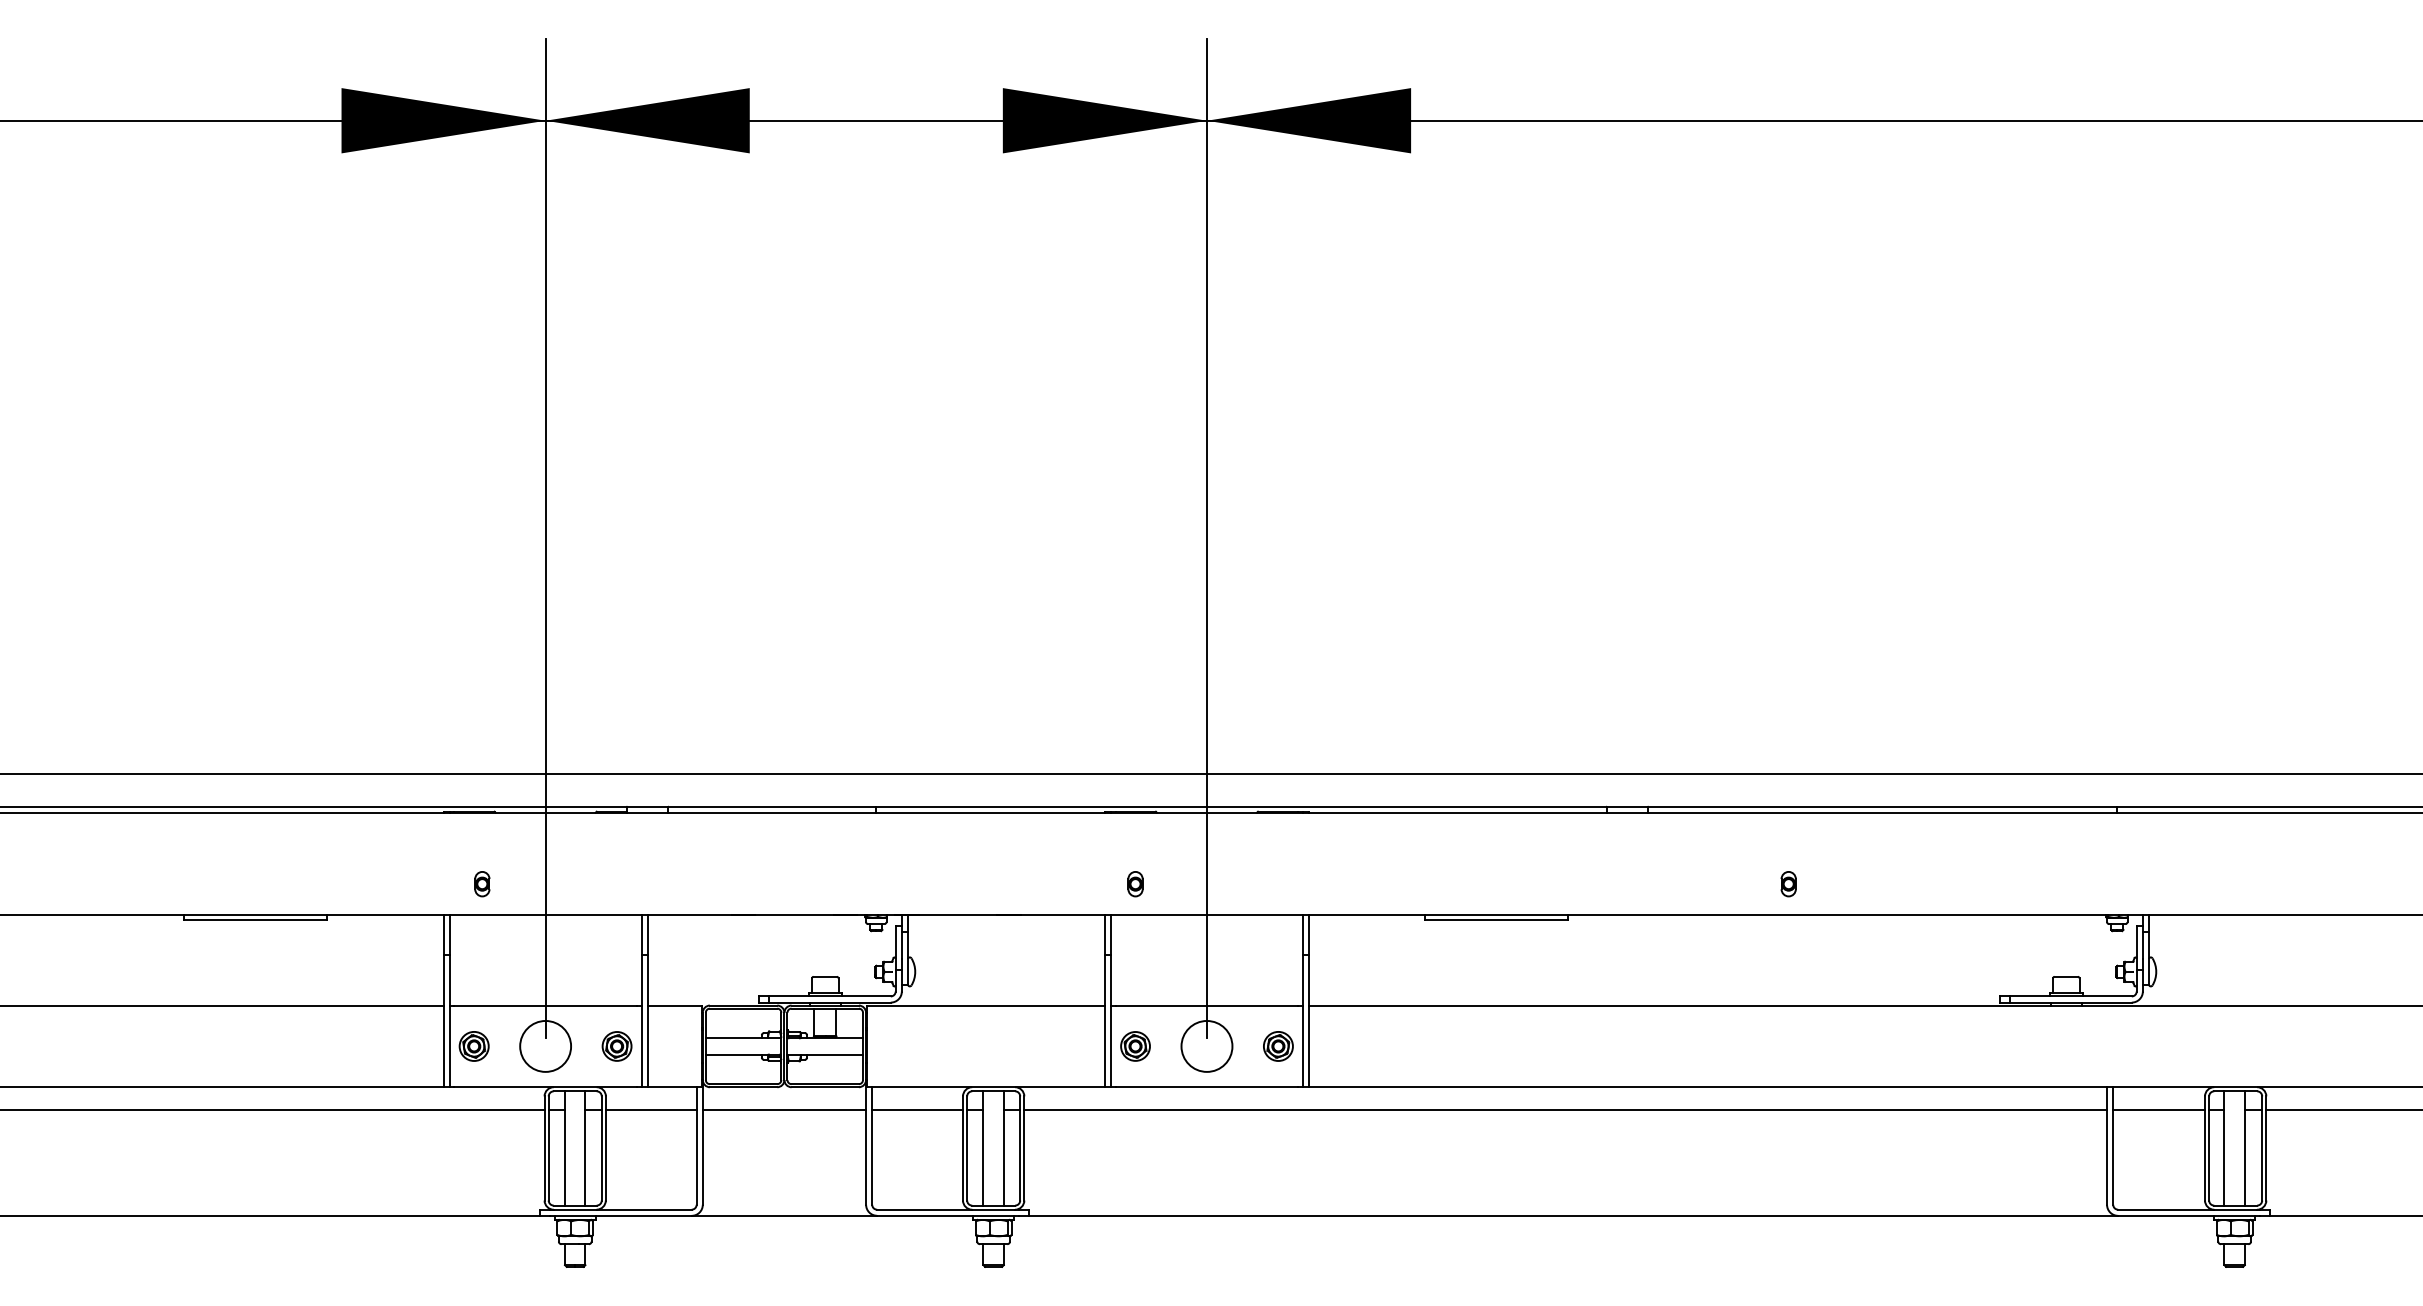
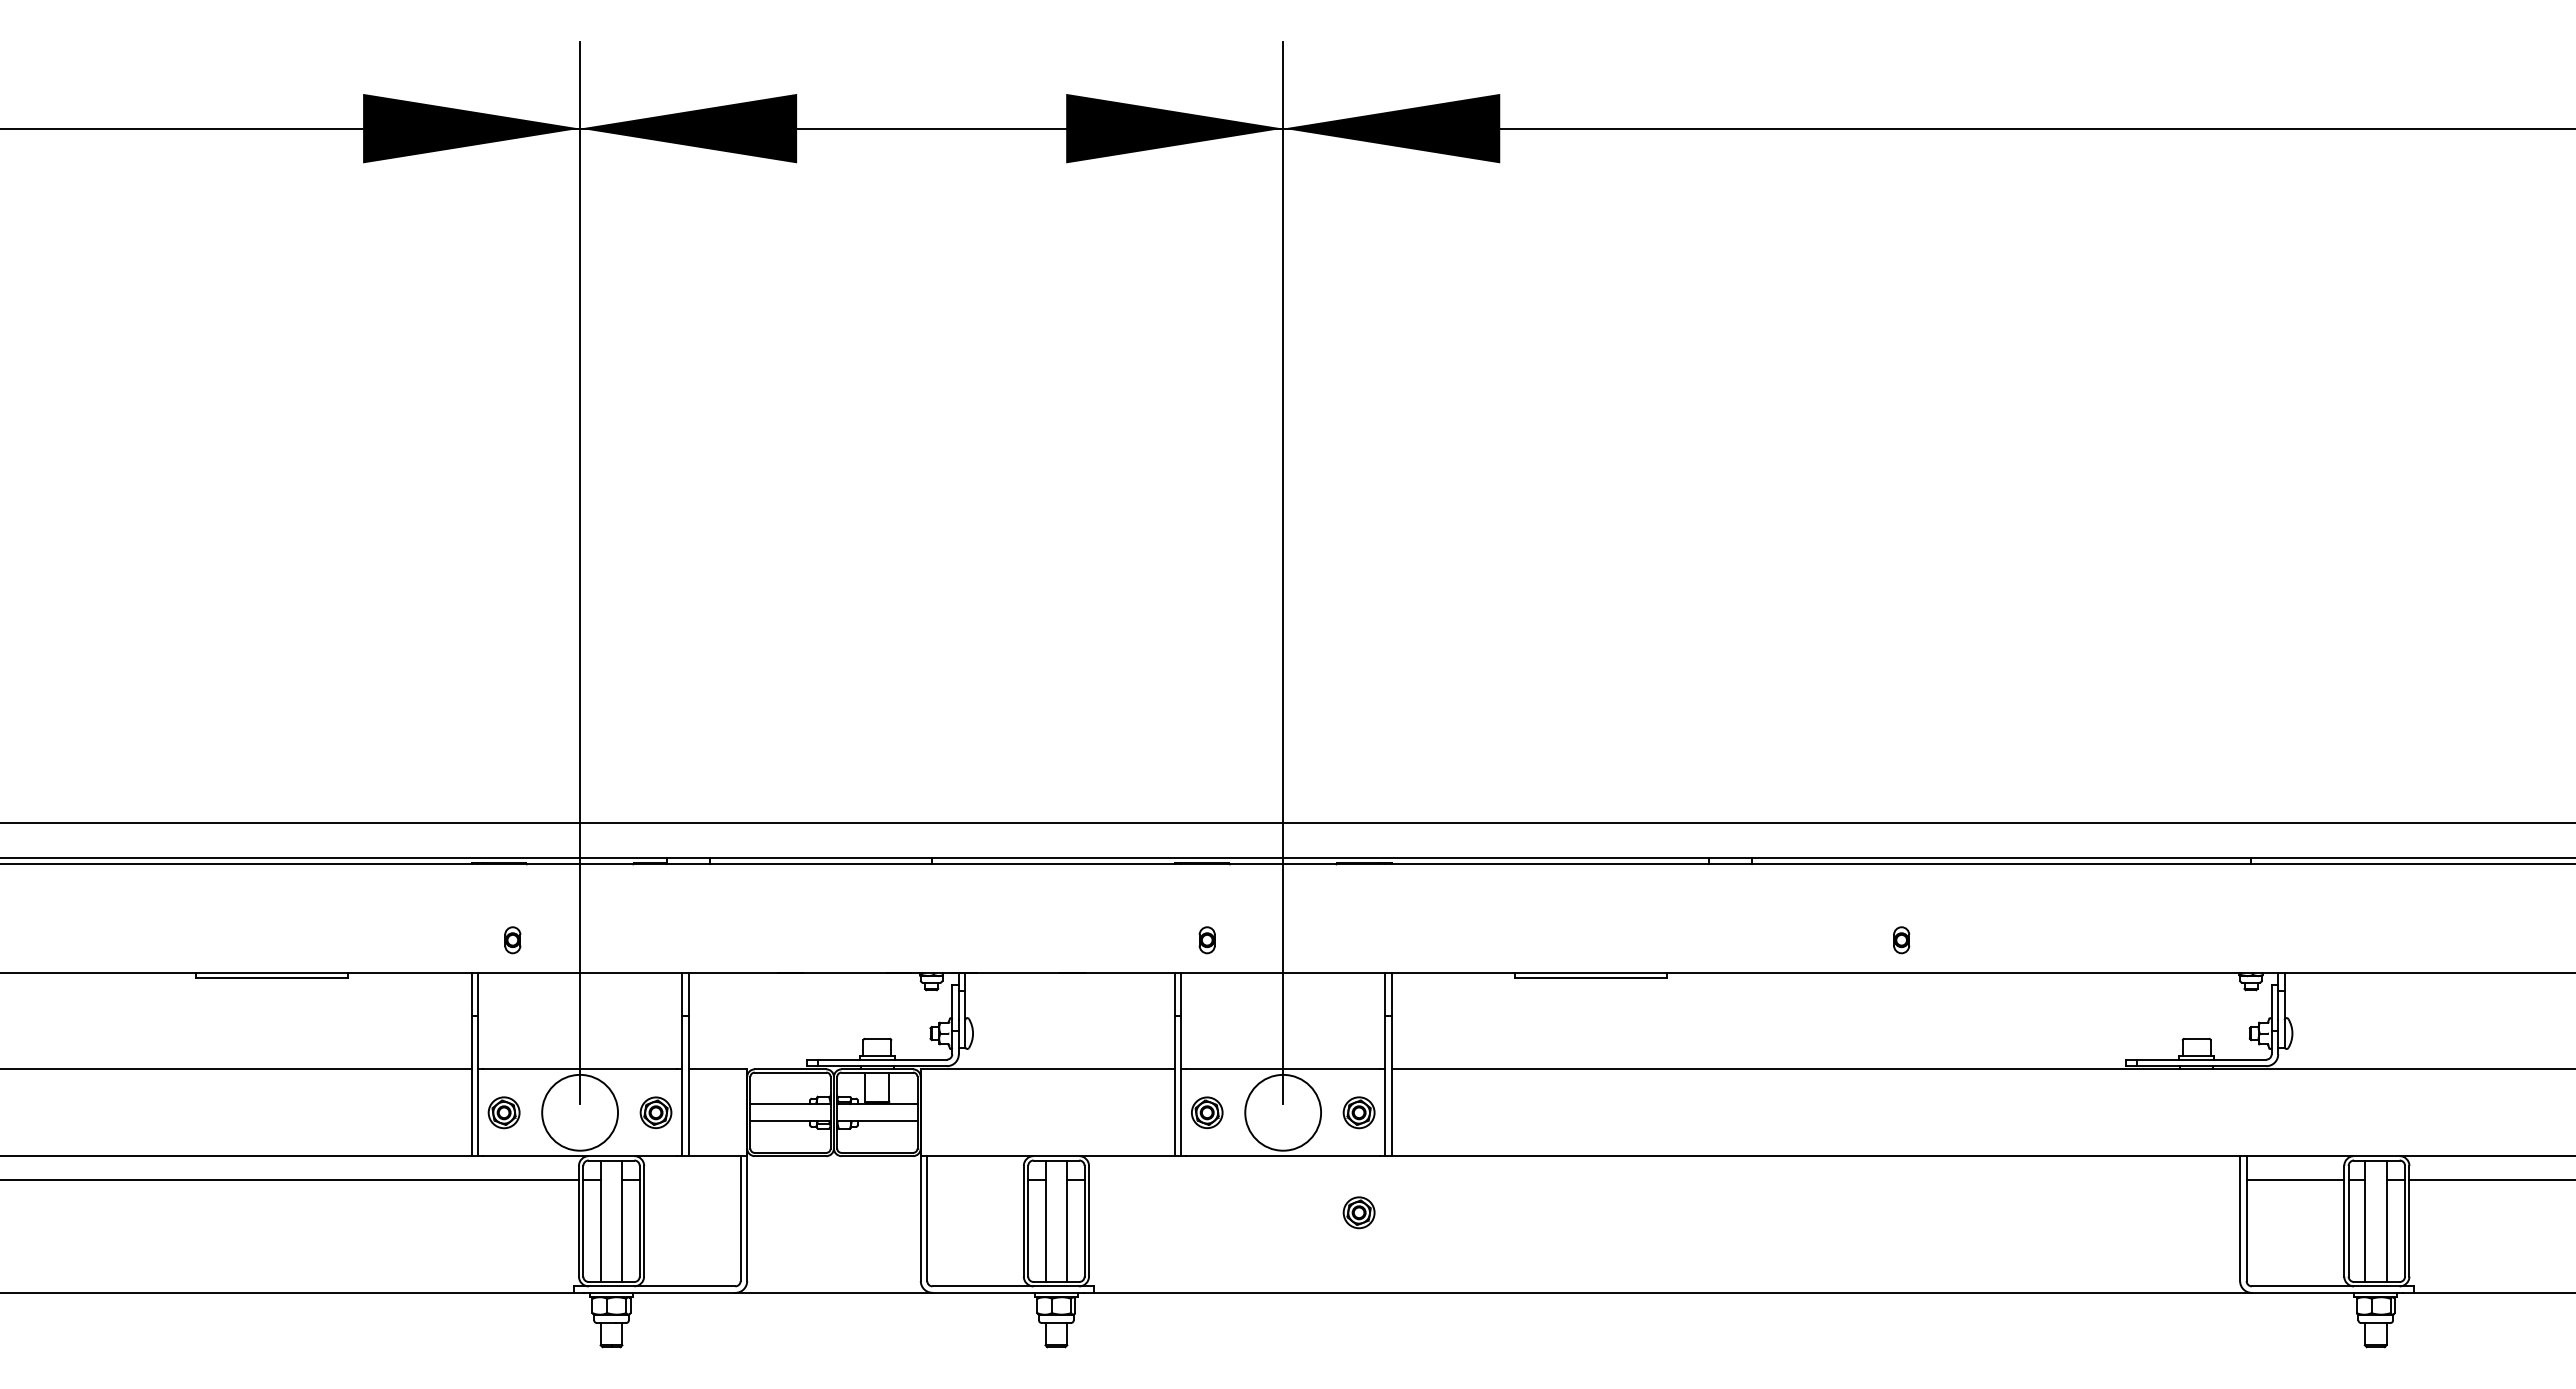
circle: (546, 1046) -> (580, 1112), size x1.4
circle: (1207, 1046) -> (1283, 1112), size x1.4
line: (651, 1110) -> (692, 1180), removed
line: (783, 1110) -> (833, 1180), removed
line: (917, 1110) -> (975, 1180), removed
line: (1565, 1110) -> (1664, 1180), removed
part: (1277, 1140) -> (1358, 1212), added

